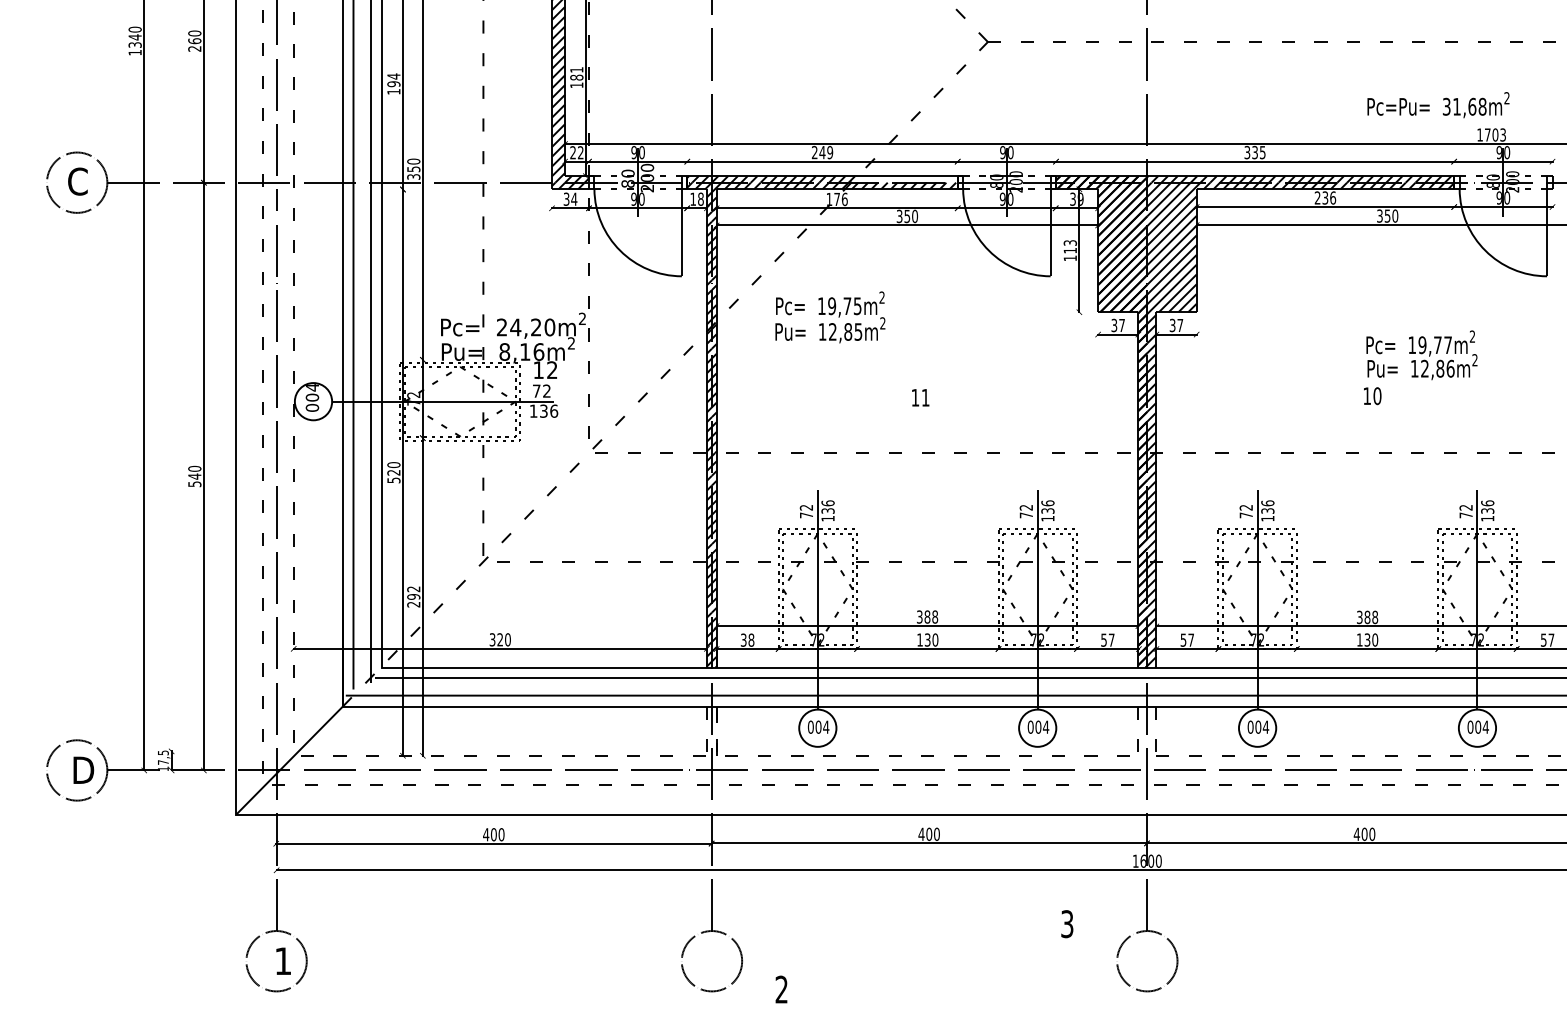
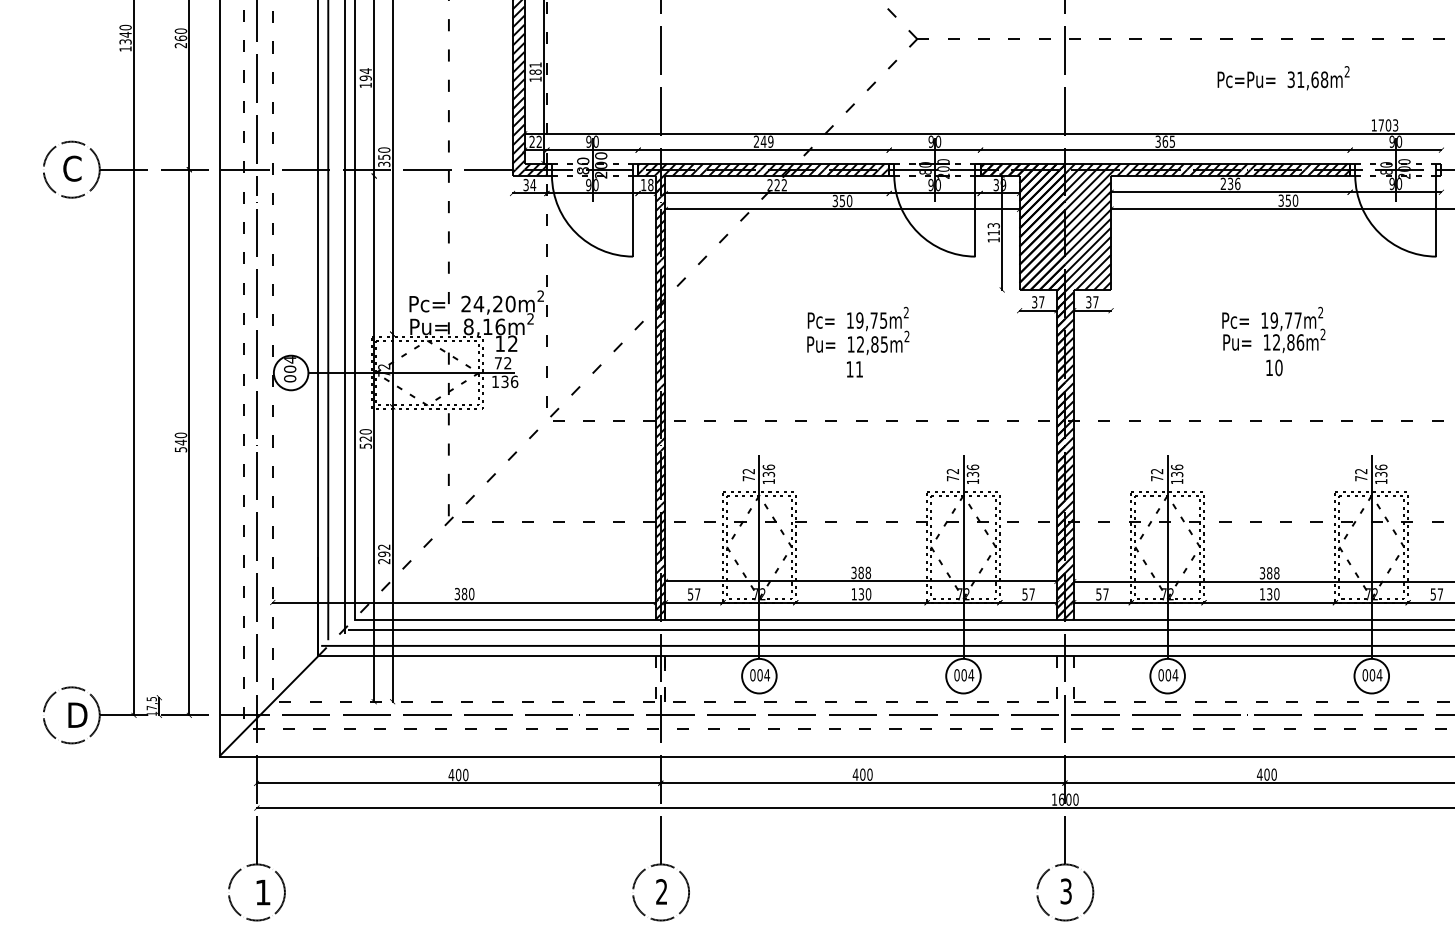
text: (1438, 105) -> (1283, 78), moved
text: (1255, 152) -> (1165, 141), 335 -> 365
hatch: (907, 179) -> (842, 166), added
text: (836, 199) -> (776, 185), 176 -> 222
text: (830, 317) -> (858, 331), moved
text: (1421, 355) -> (1273, 330), moved
text: (500, 639) -> (464, 593), 320 -> 380
text: (747, 639) -> (694, 593), 38 -> 57
text: (1067, 924) -> (1066, 891), moved
text: (781, 989) -> (661, 891), moved

